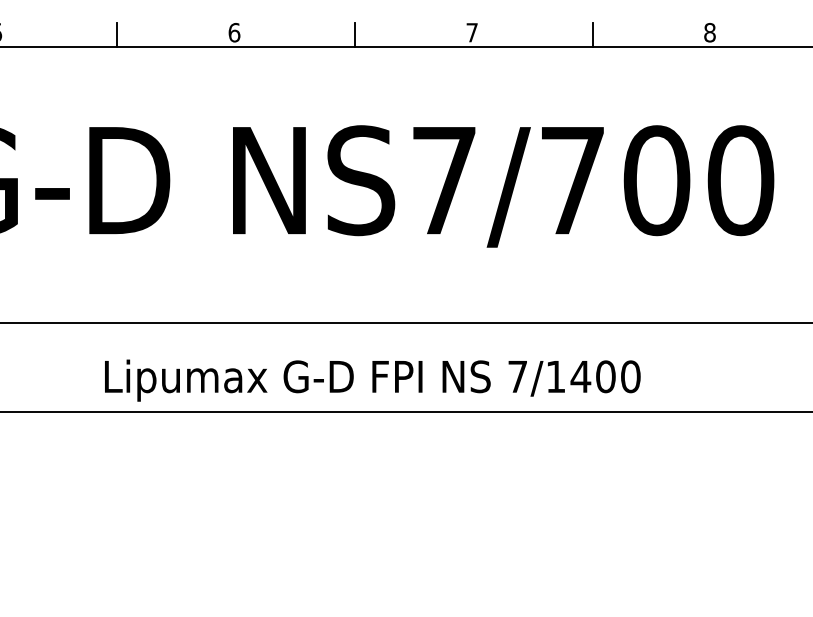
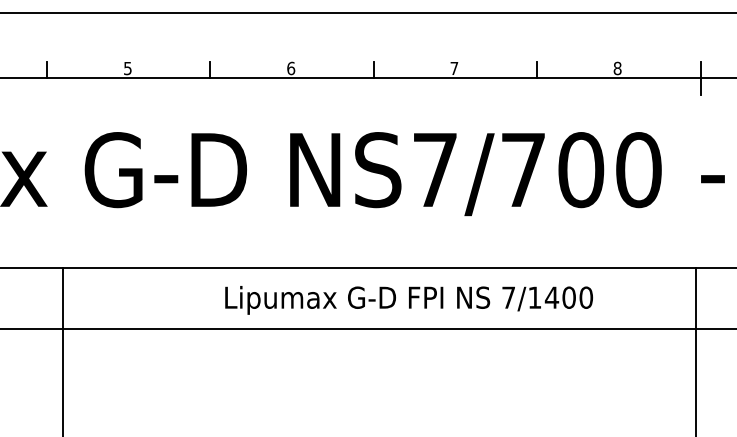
text: (371, 380) -> (408, 300), moved

